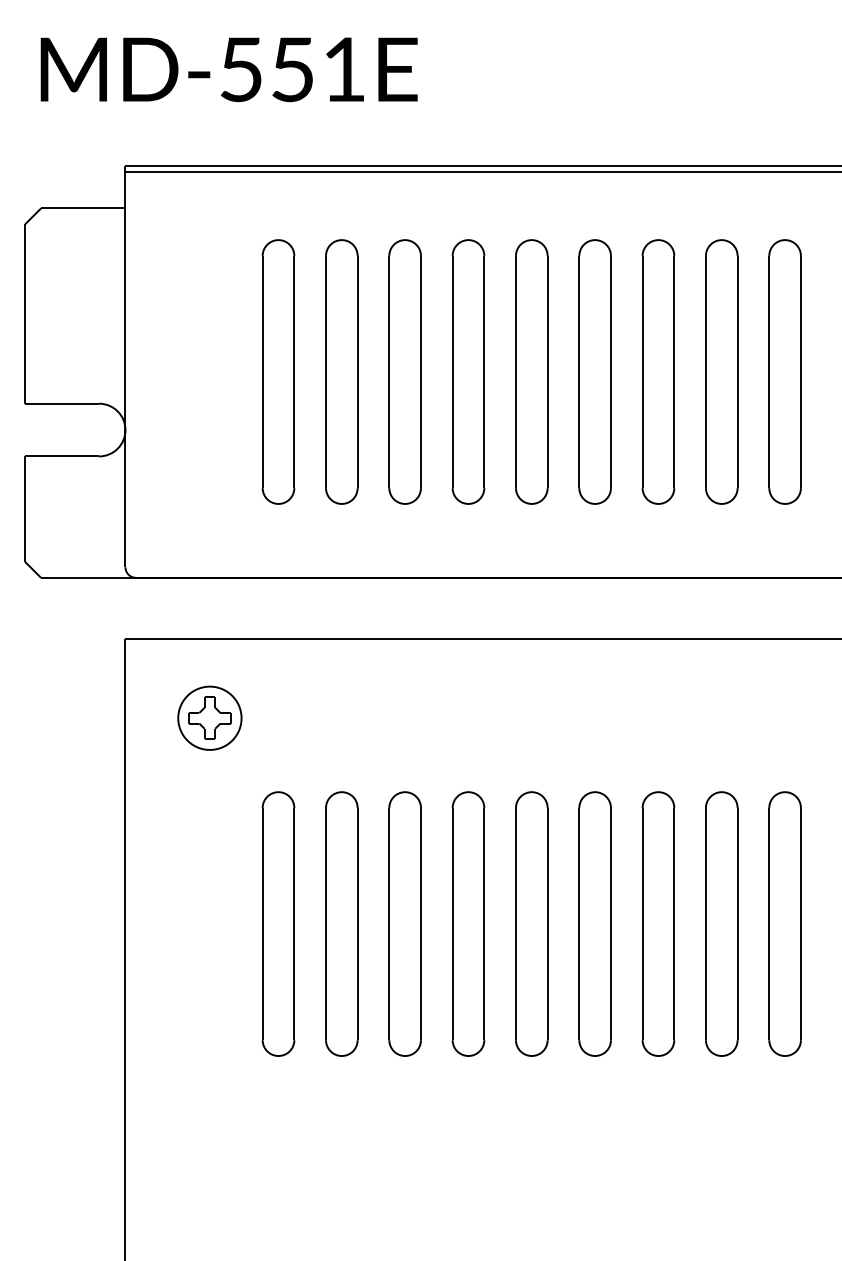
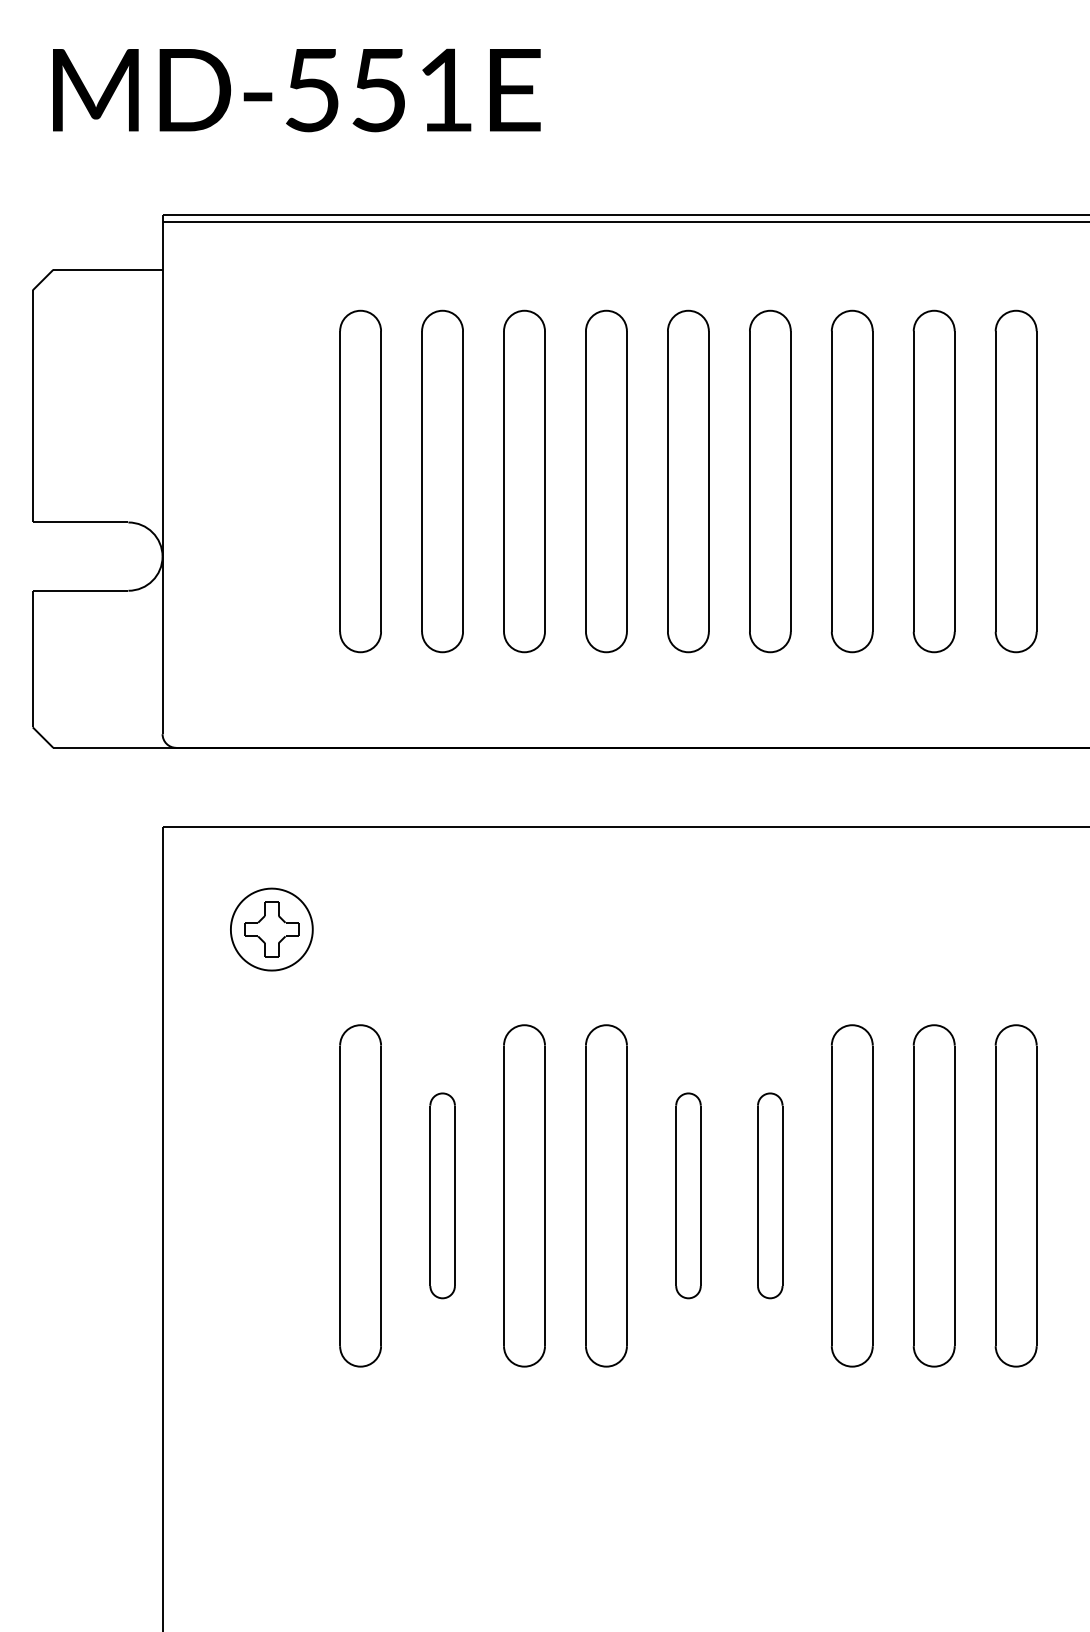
part: (341, 923) -> (442, 1195), size x0.6
part: (531, 923) -> (687, 1195), size x0.6
part: (594, 923) -> (769, 1195), size x0.6

